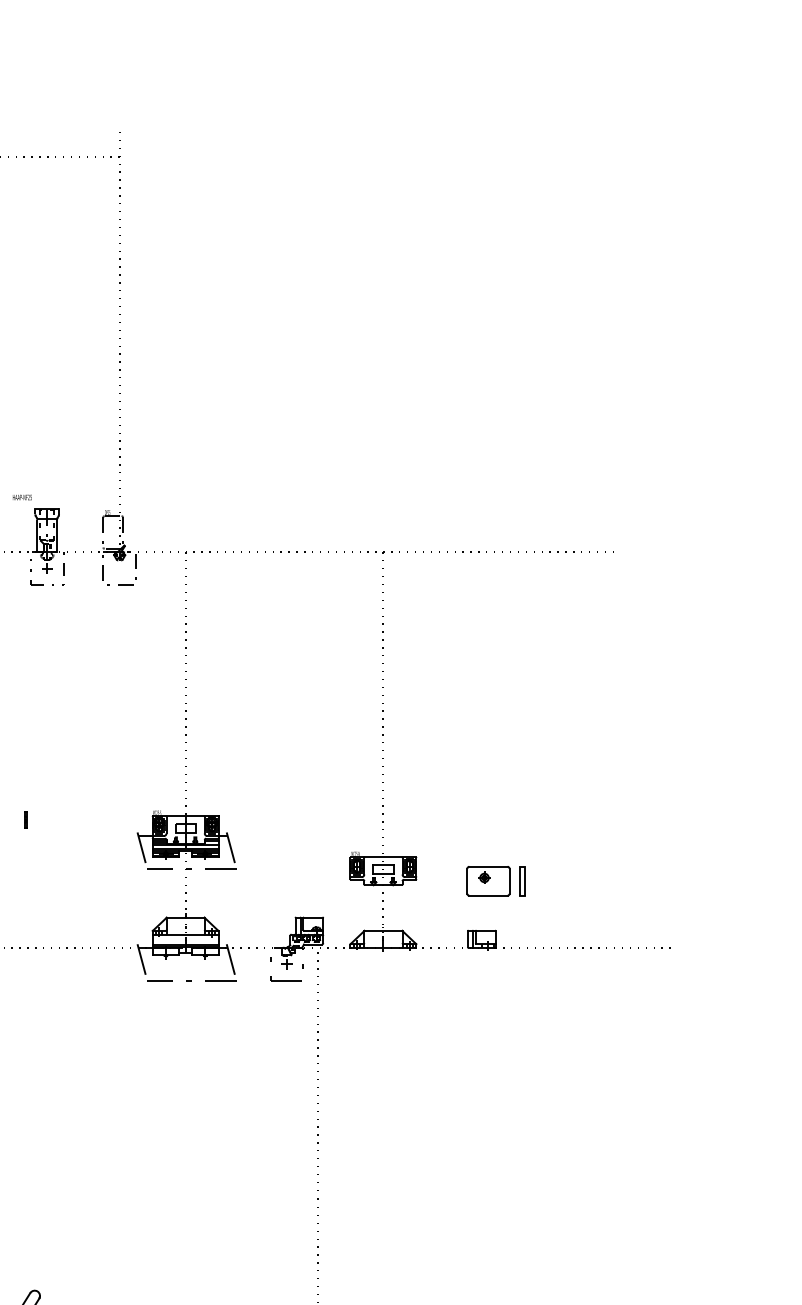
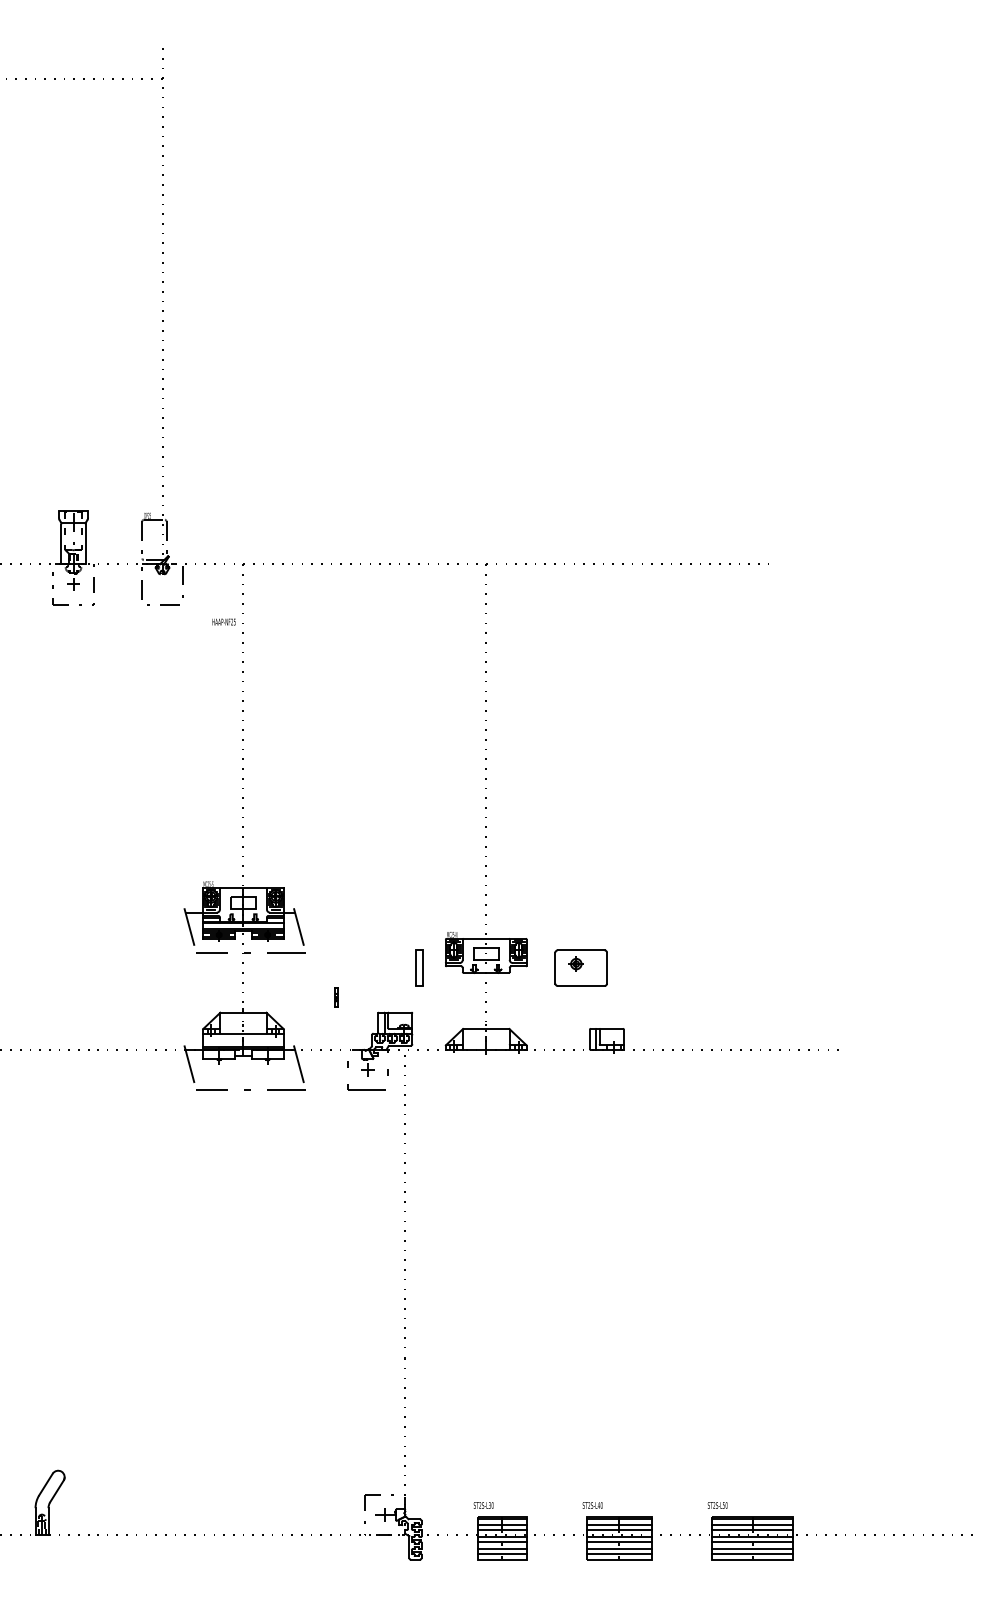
text: (21, 497) -> (223, 621), moved
line: (26, 819) -> (336, 997), moved
part: (487, 880) -> (580, 967), moved
part: (522, 880) -> (419, 967), moved

